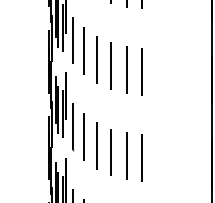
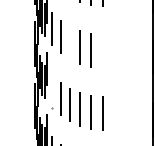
line: (96, 59) -> (69, 42), removed
line: (142, 71) -> (102, 51), removed
line: (72, 126) -> (52, 91), removed

